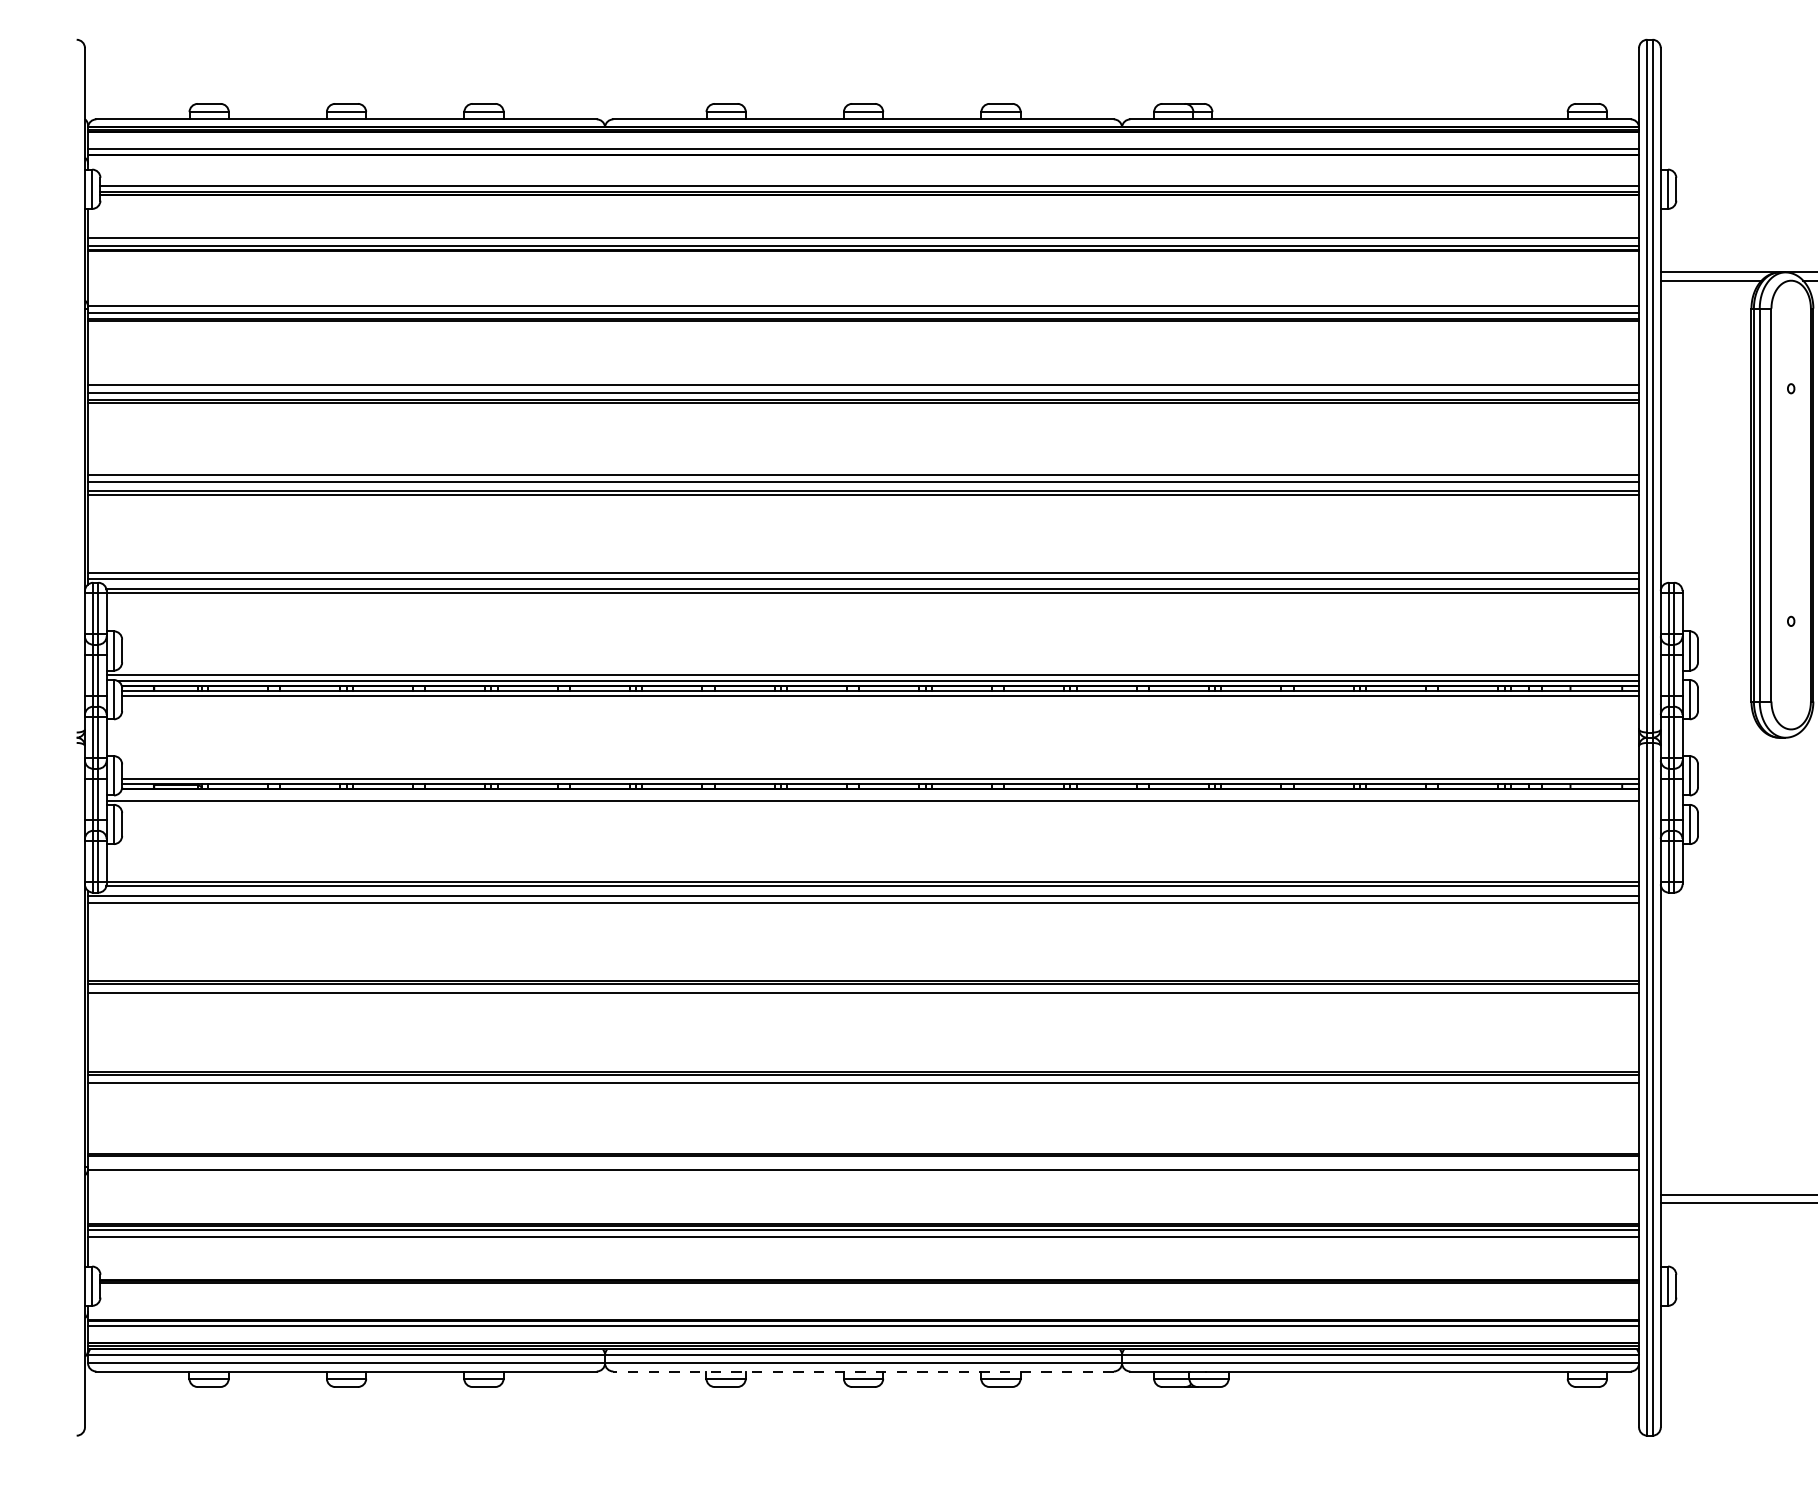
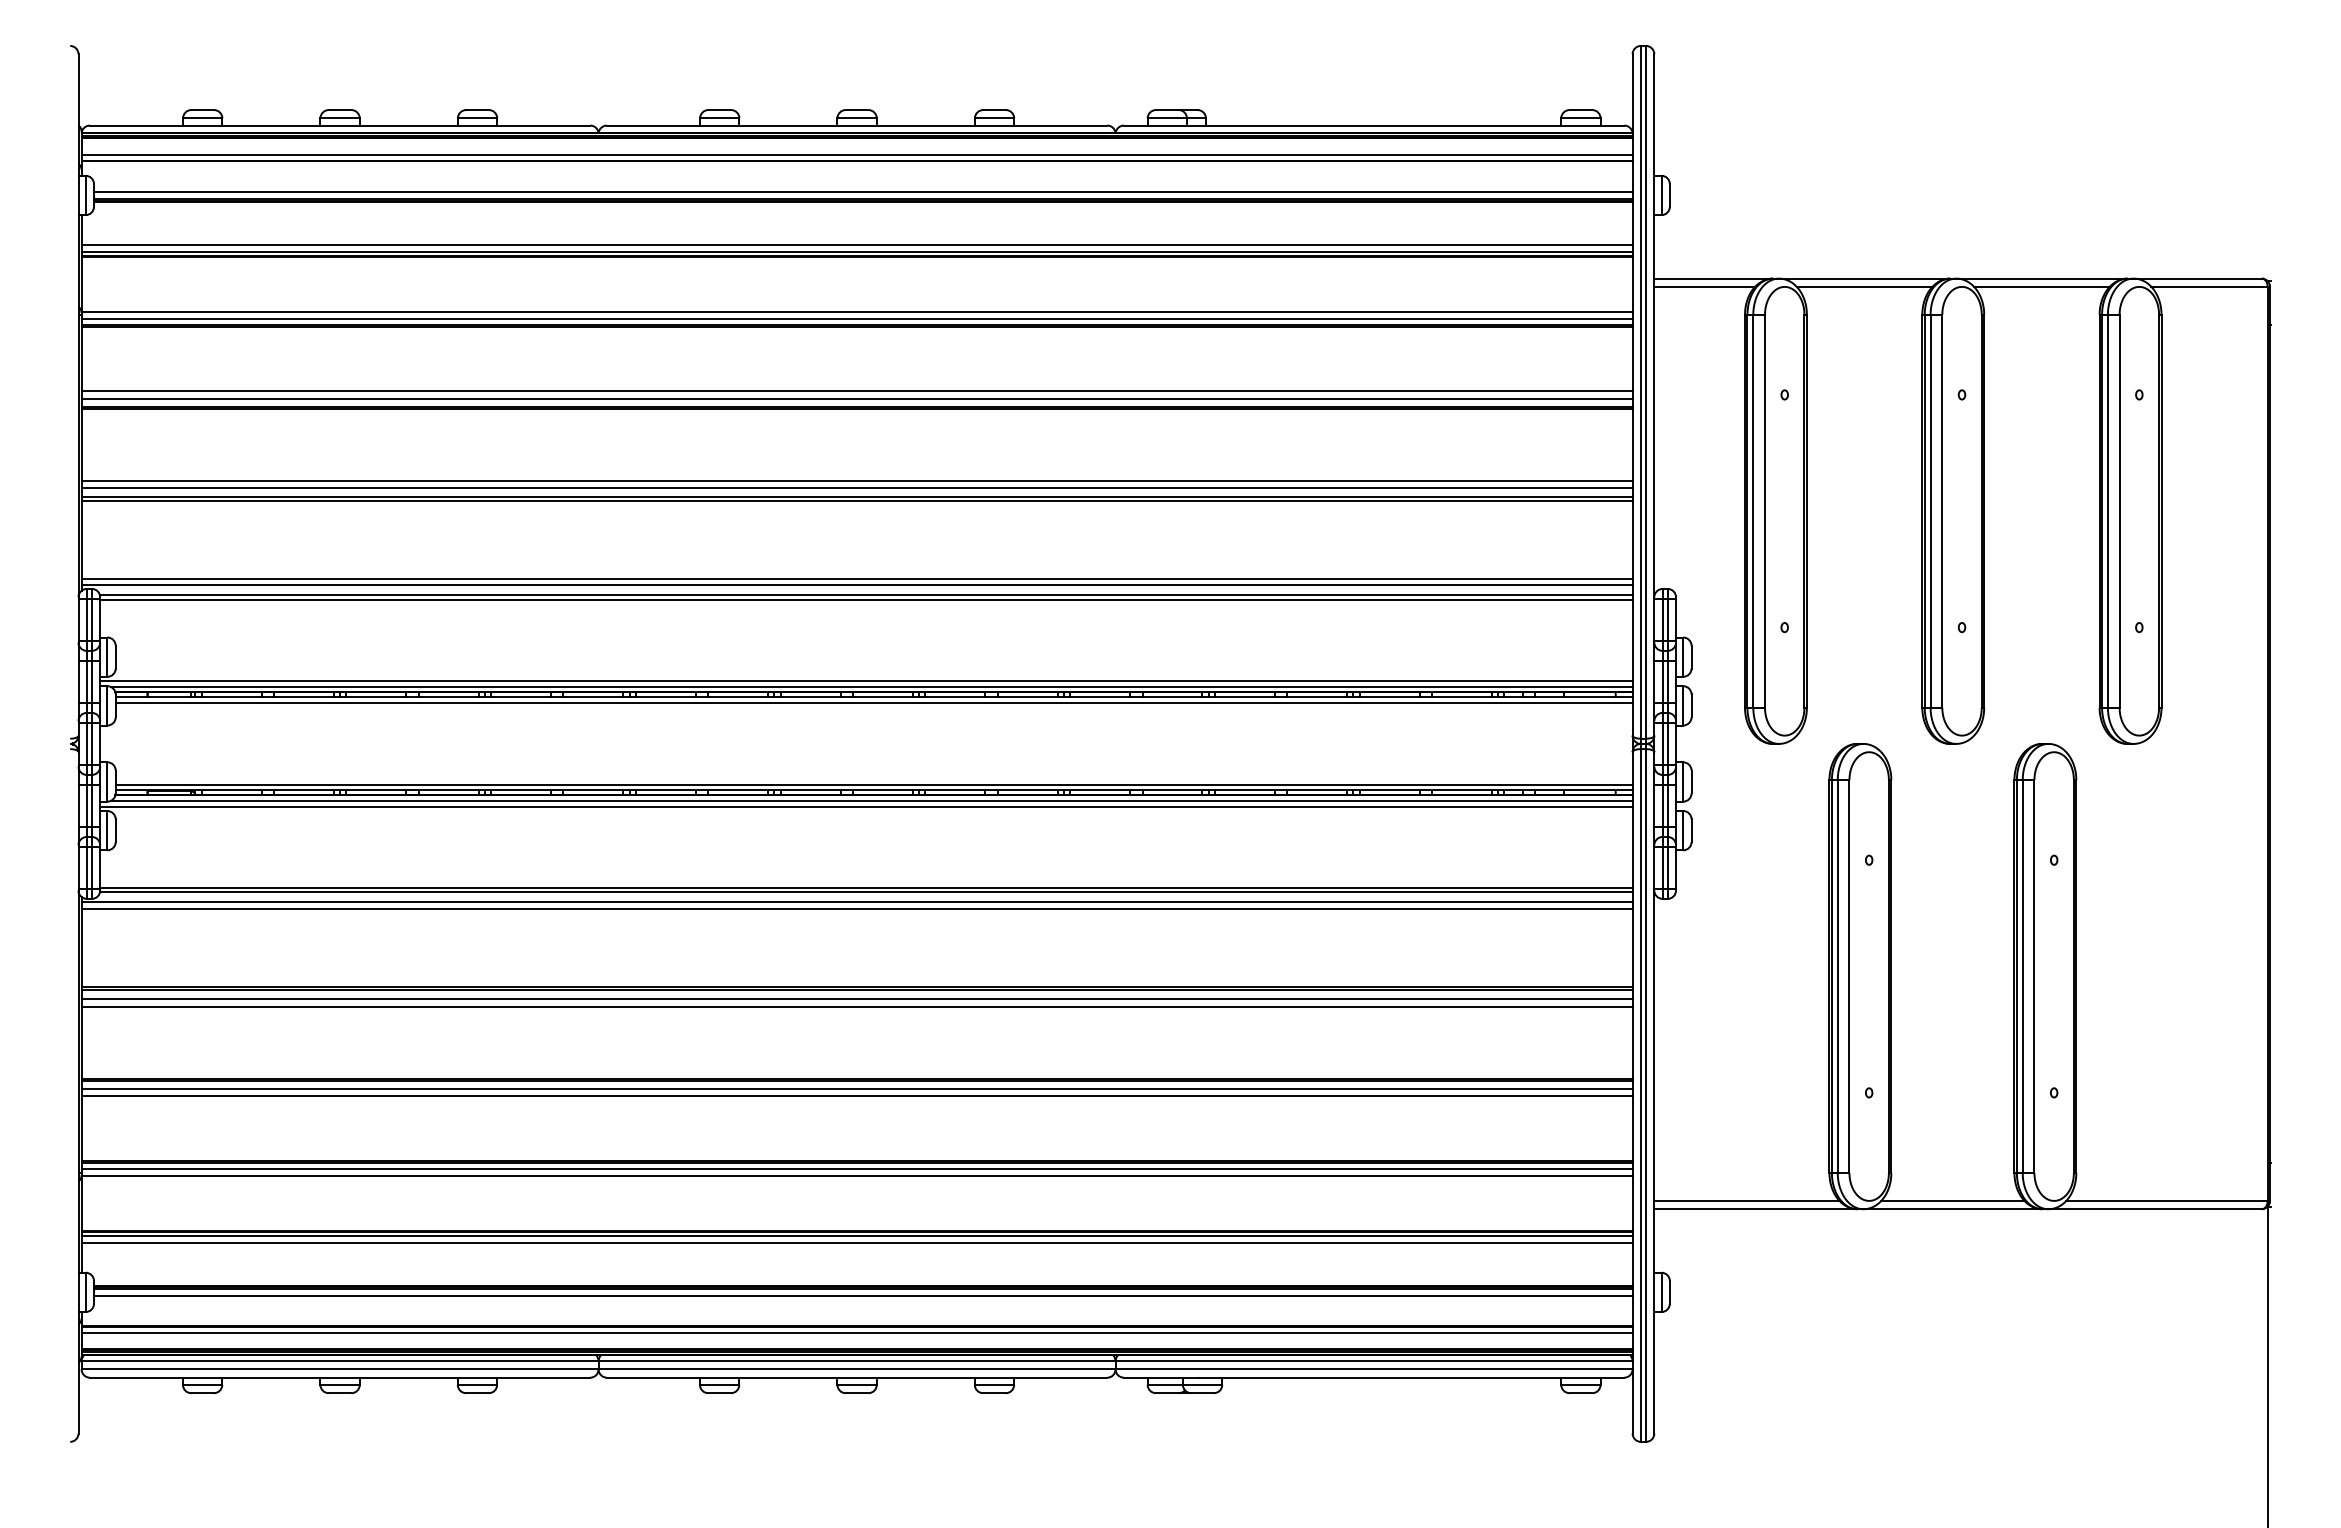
line: (877, 794) -> (871, 800), added
line: (862, 1000) -> (856, 1006), added
line: (862, 1090) -> (856, 1096), added
line: (862, 1162) -> (856, 1168), added
line: (869, 1289) -> (863, 1295), added
line: (862, 1371) -> (856, 1377), dashed -> solid

